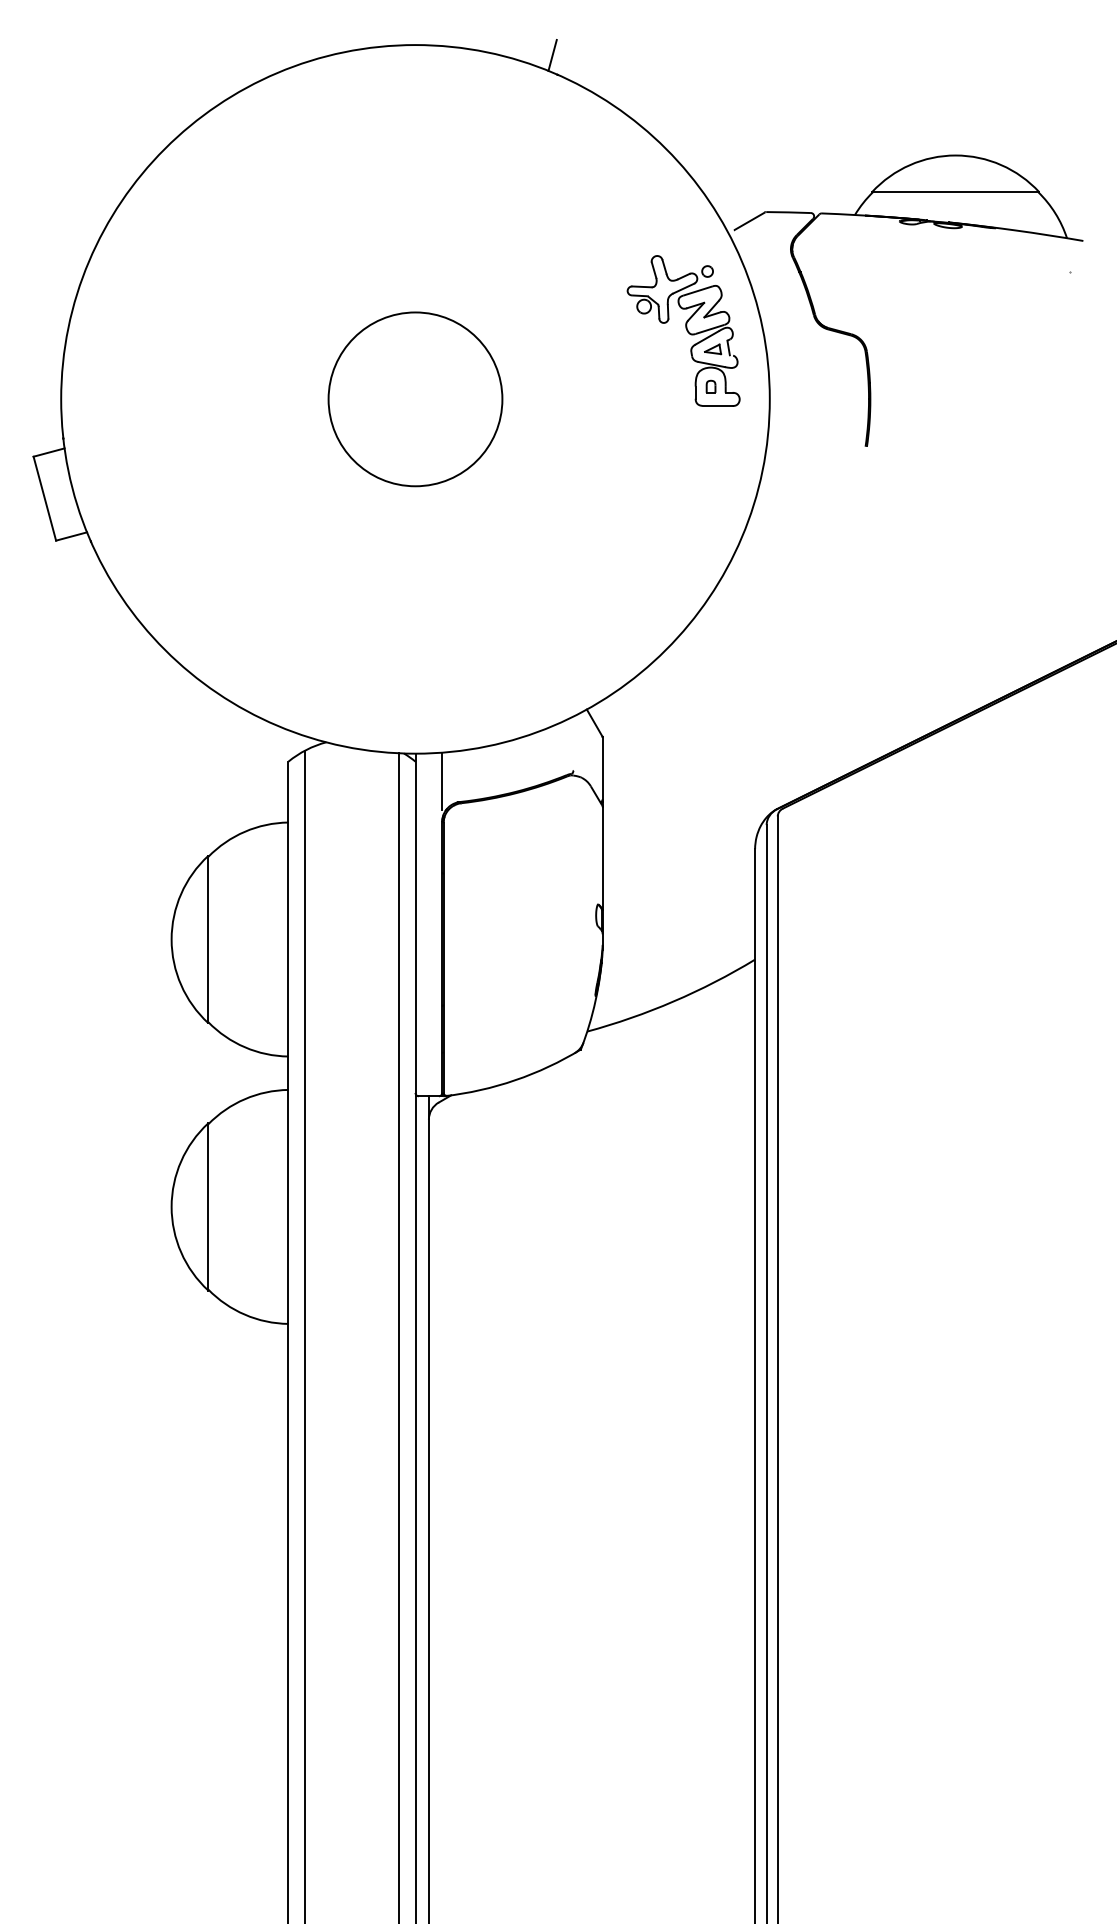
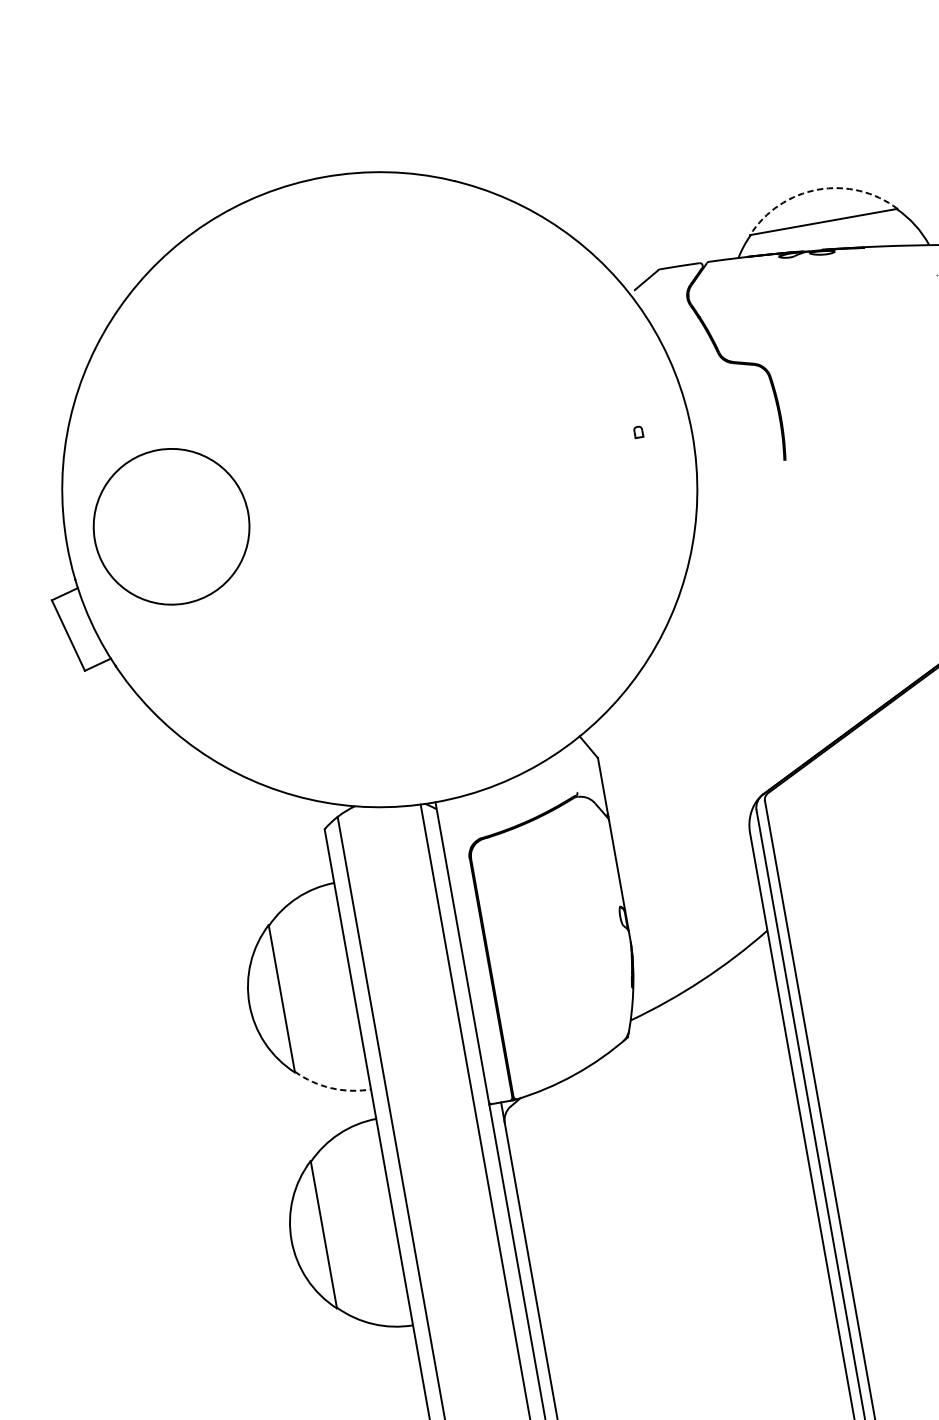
line: (552, 54) -> (446, 163), removed
arc: (955, 155) -> (817, 189), solid -> dashed
part: (683, 330) -> (605, 386), removed
circle: (415, 399) -> (171, 526), moved
line: (442, 780) -> (463, 821), removed
arc: (244, 1047) -> (330, 1088), solid -> dashed

